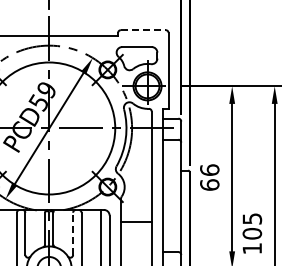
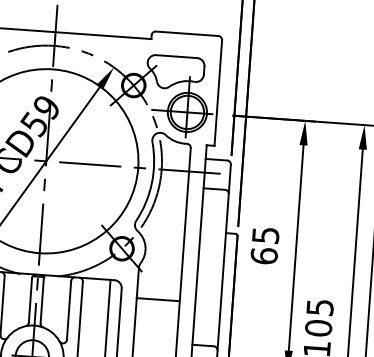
line: (143, 30) -> (187, 34), dashed -> solid
text: (209, 169) -> (265, 234), 66 -> 65
line: (73, 233) -> (69, 309), dashed -> solid

